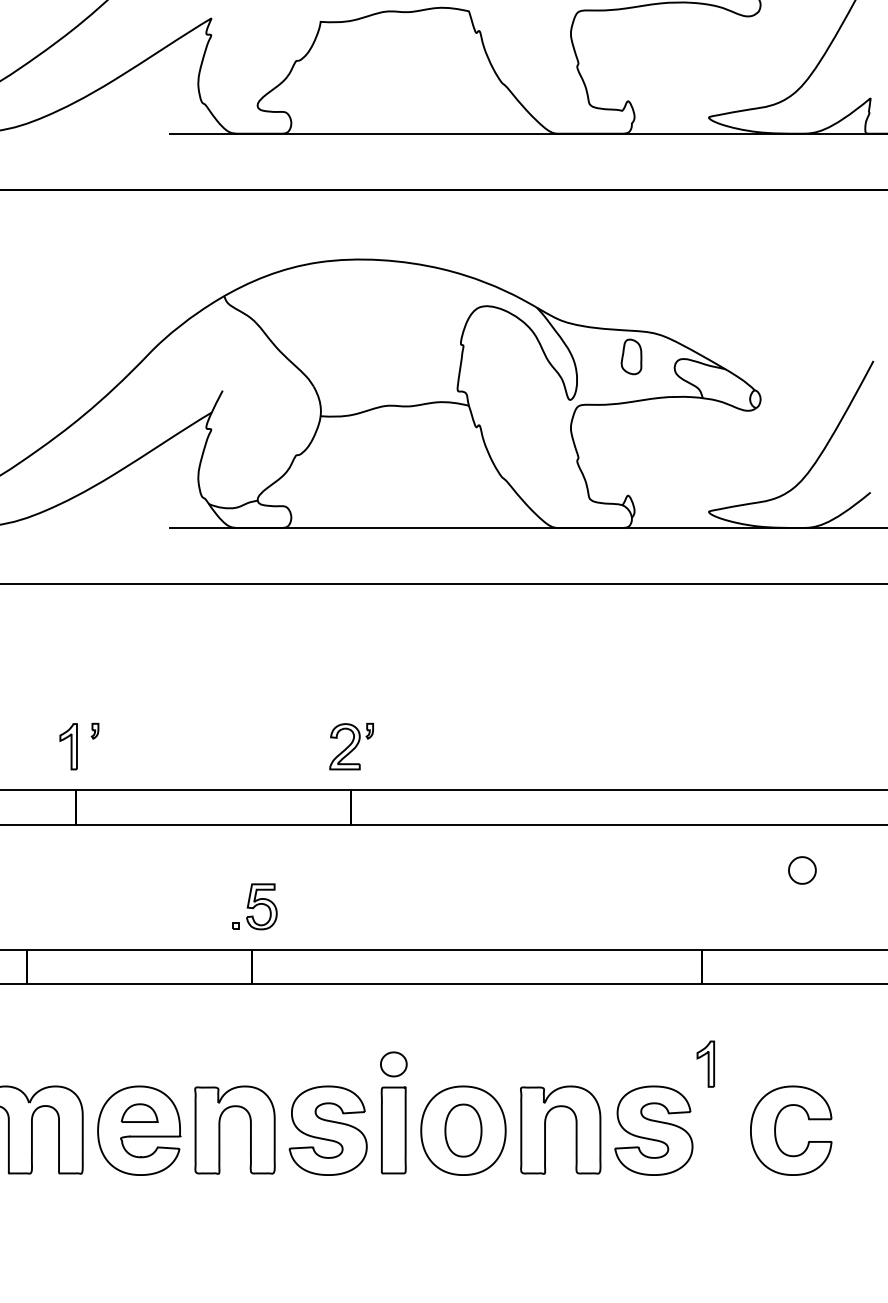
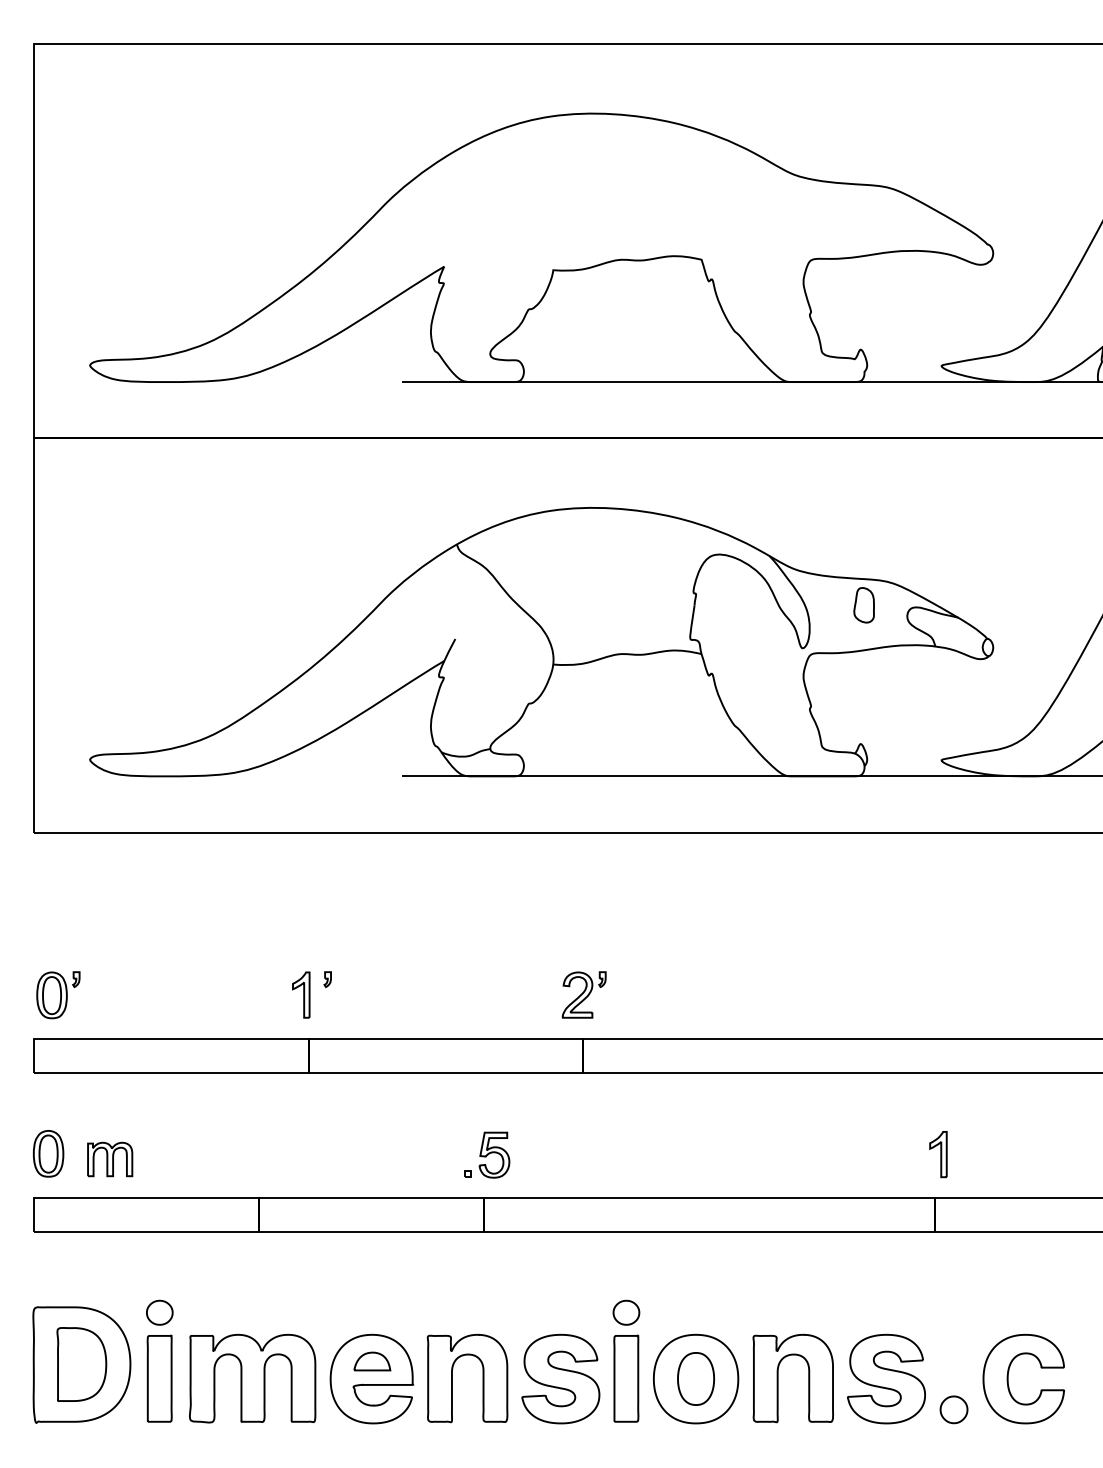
part: (801, 870) -> (953, 1409), moved
part: (705, 1064) -> (938, 1154), moved

